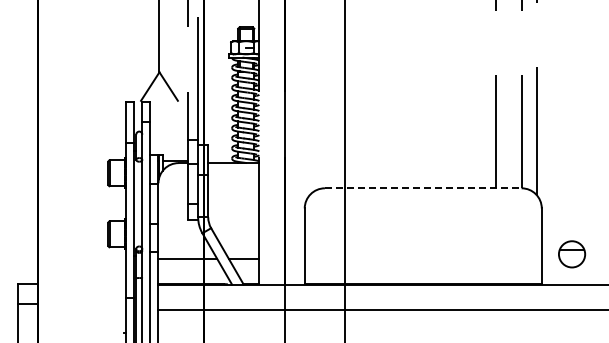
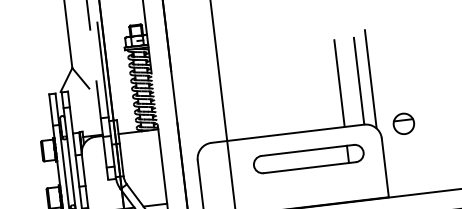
line: (423, 188) -> (288, 133), dashed -> solid
part: (445, 223) -> (308, 159), added
part: (572, 254) -> (404, 123), moved

